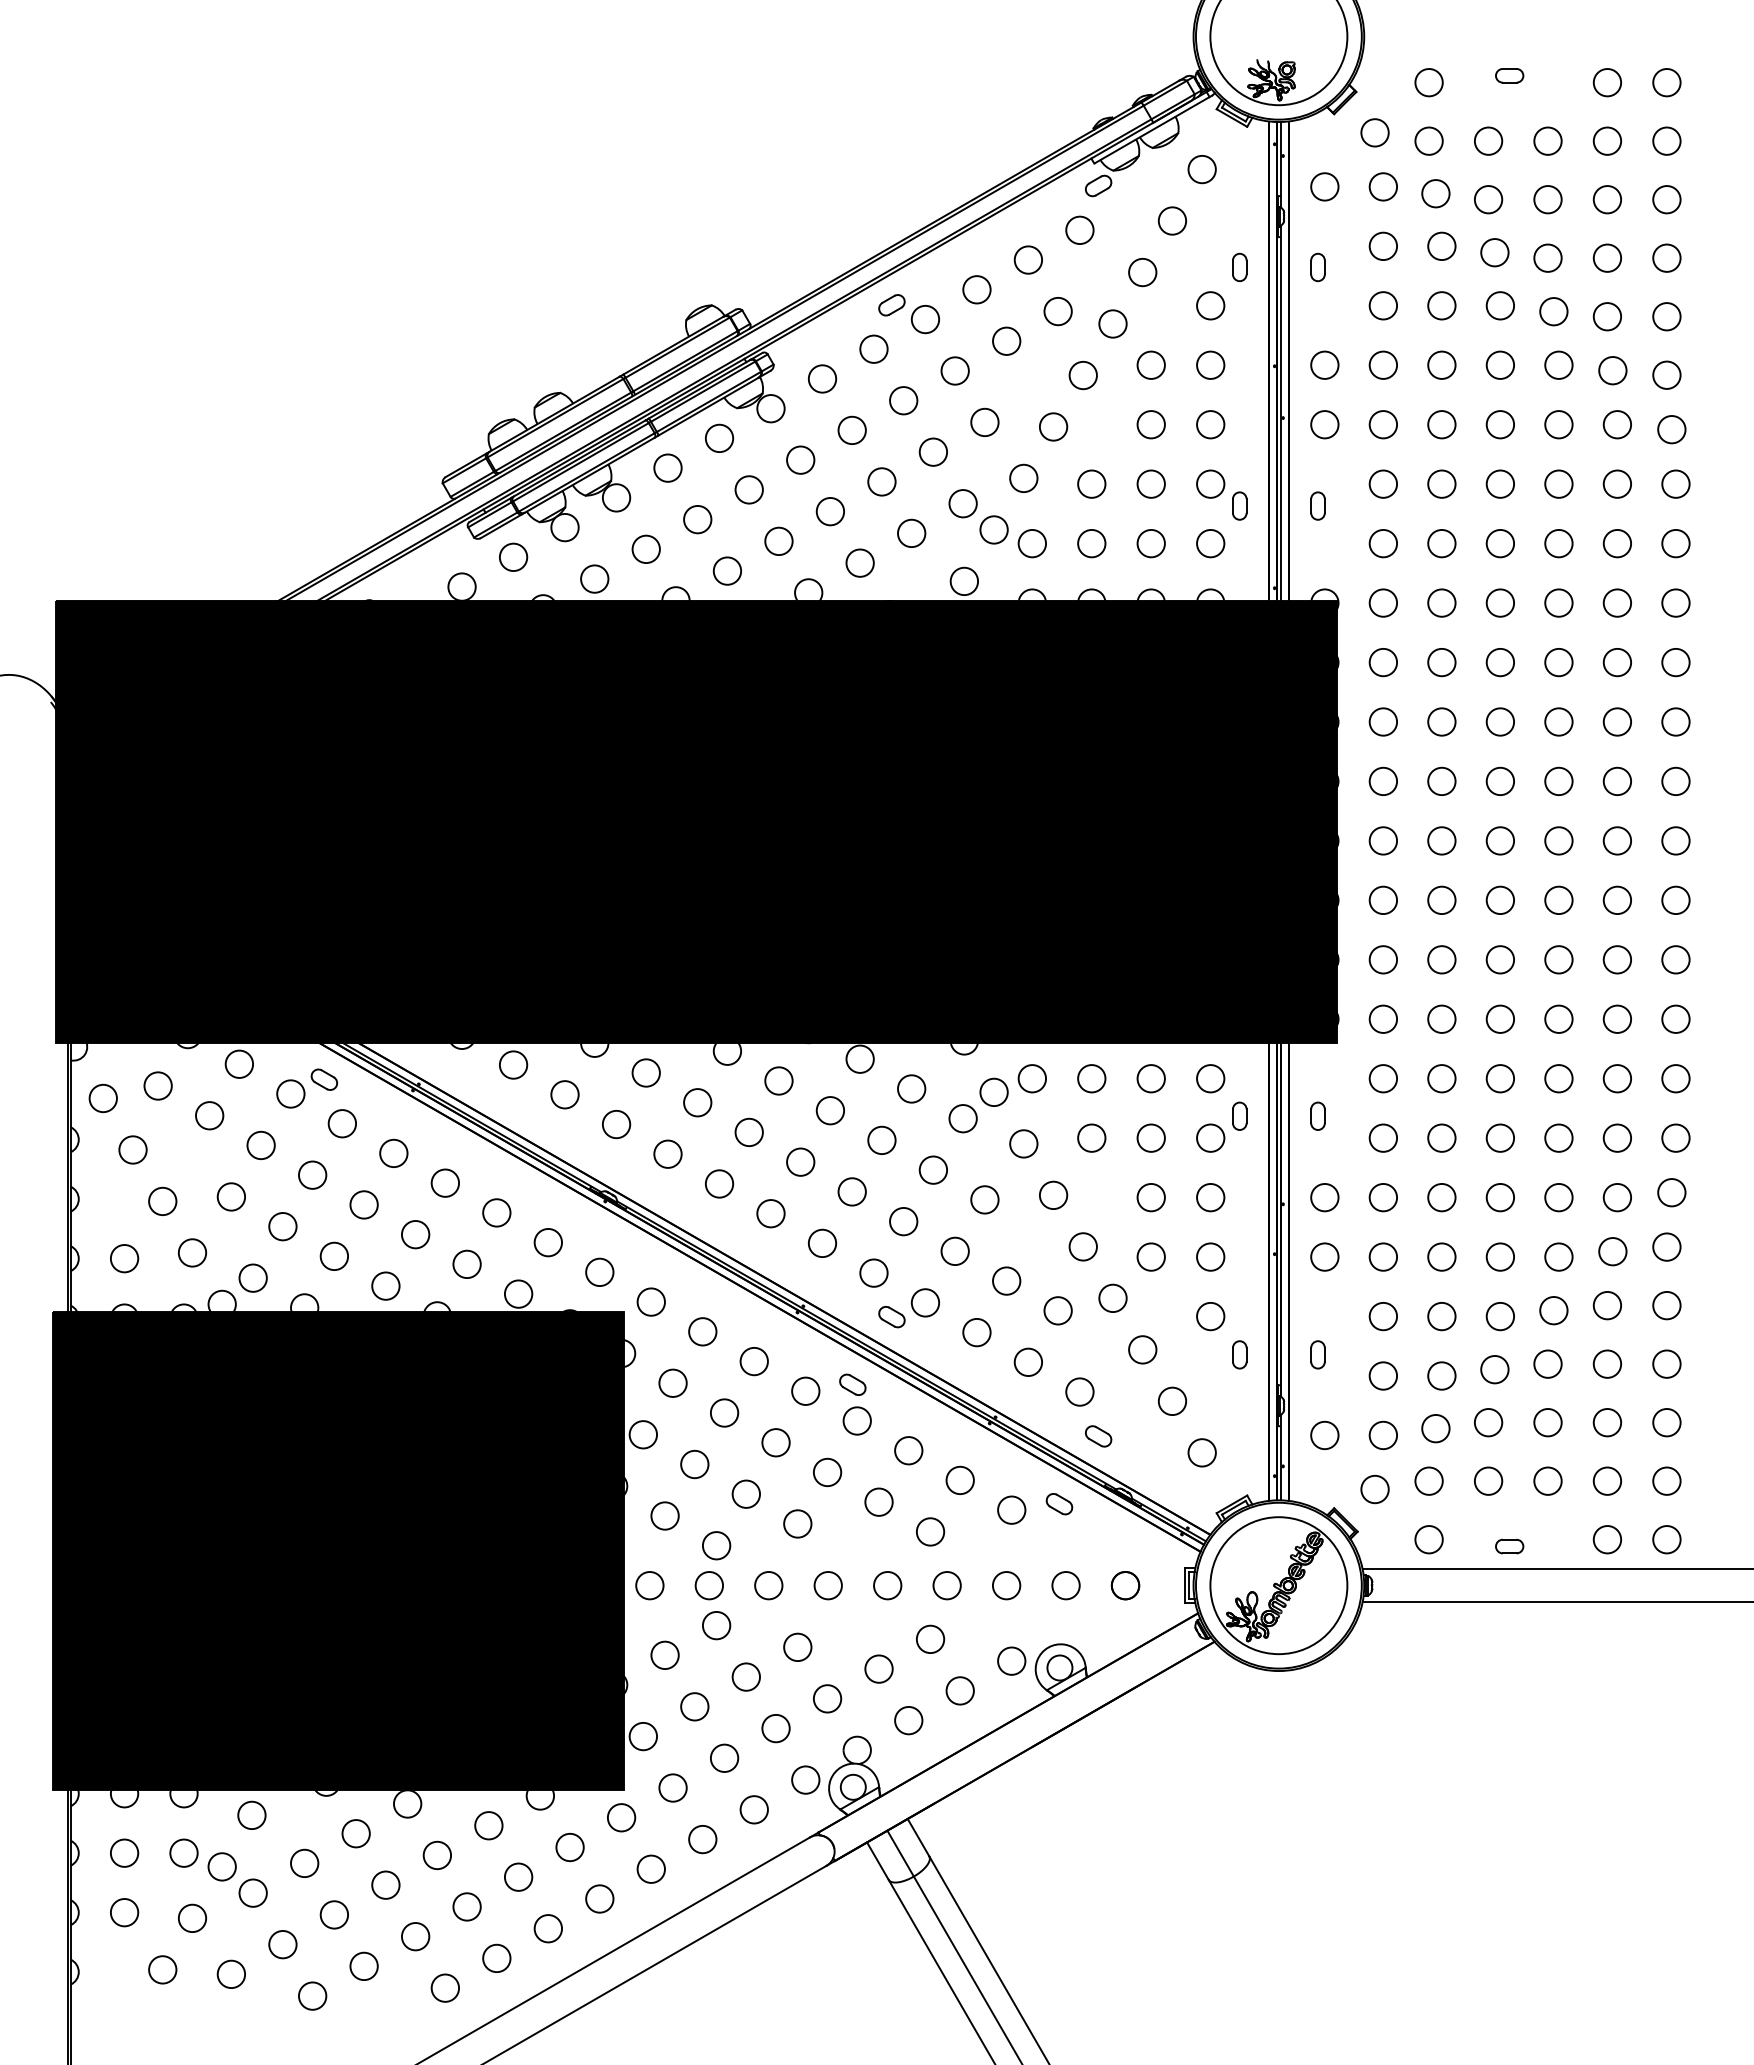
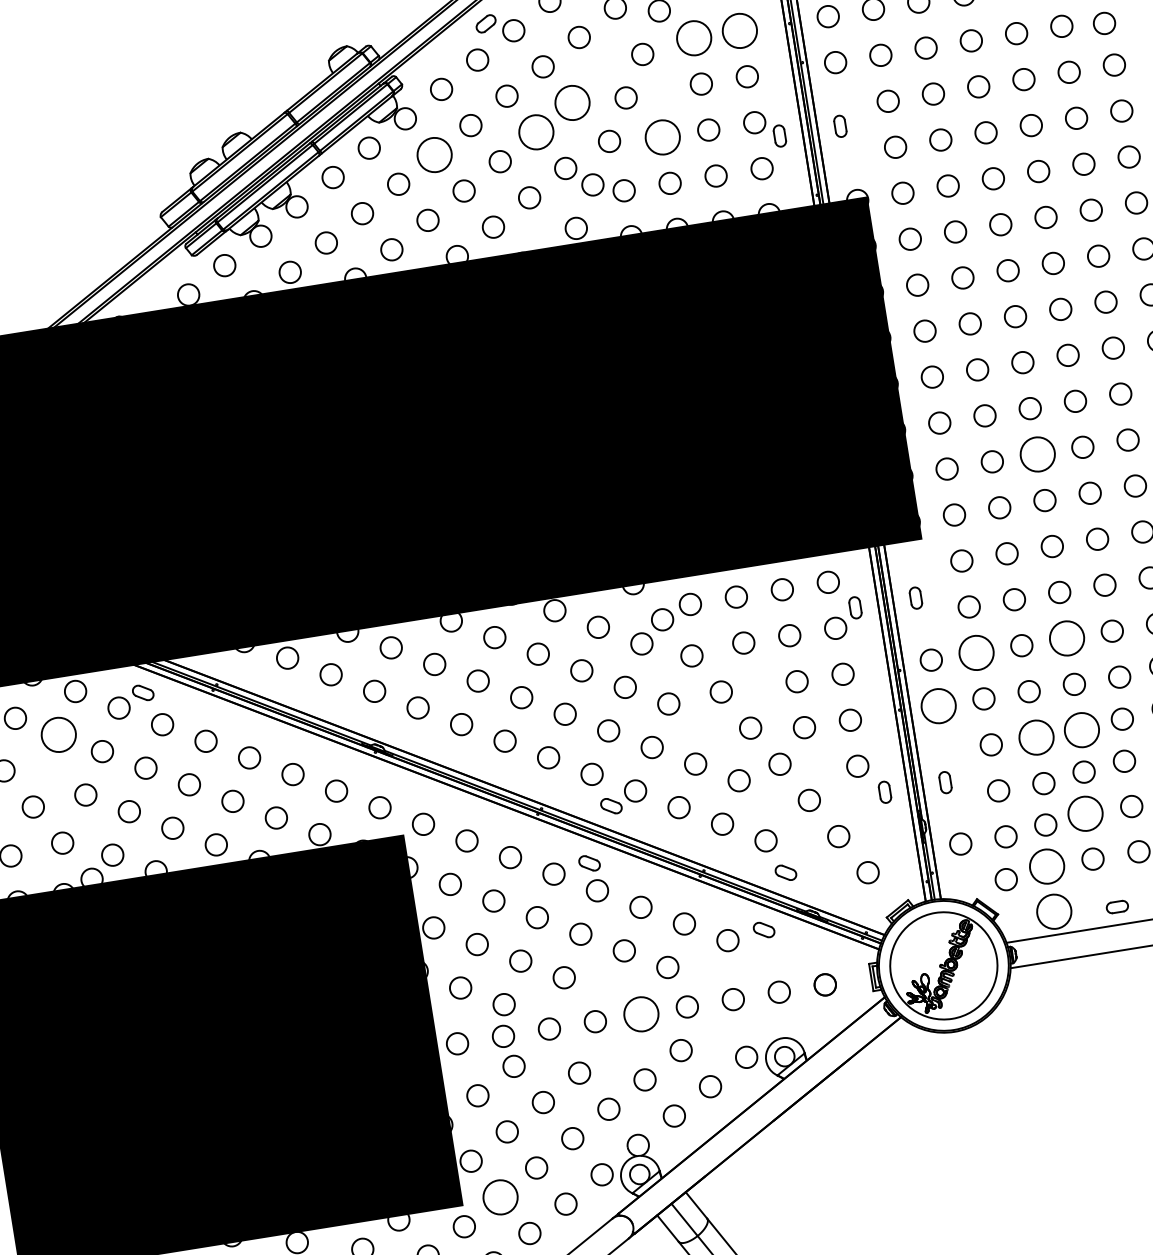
circle: (1150, 364) -> (693, 37), size x1.6
circle: (1210, 364) -> (739, 30), size x1.6
circle: (984, 422) -> (572, 103), size x1.6
circle: (933, 451) -> (536, 131), size x1.6
circle: (800, 459) -> (434, 154), size x1.6
circle: (1091, 483) -> (662, 136), size x1.6
circle: (1499, 959) -> (1036, 454), size x1.6
circle: (209, 1115) -> (58, 734), size x1.6
circle: (1383, 1197) -> (976, 652), size x1.6
circle: (1500, 1197) -> (1067, 638), size x1.6
circle: (1324, 1256) -> (938, 705), size x1.6
circle: (1441, 1316) -> (1036, 737), size x1.6
circle: (1499, 1316) -> (1081, 730), size x1.6
circle: (1488, 1422) -> (1085, 813), size x1.6
circle: (1428, 1480) -> (1046, 866), size x1.6
circle: (1428, 1539) -> (1053, 911), size x1.6
circle: (887, 1585) -> (641, 1014), size x1.6
circle: (672, 1787) -> (500, 1197), size x1.6

